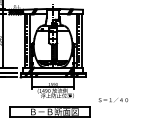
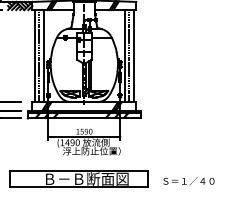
text: (113, 100) -> (189, 181), moved

